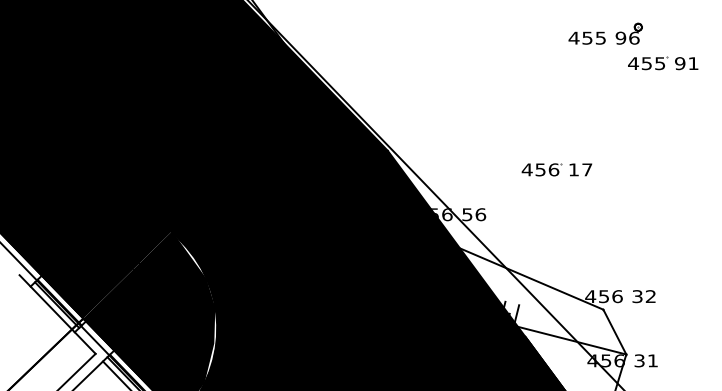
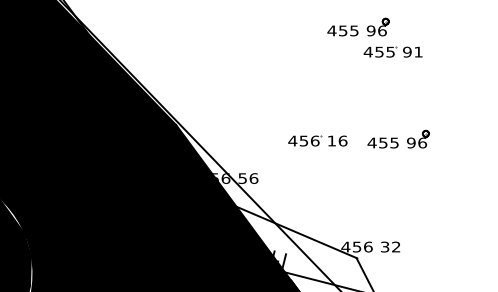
part: (663, 63) -> (393, 52), moved
part: (653, 167) -> (398, 139), added
text: (587, 169) -> (343, 140), 17 -> 16

